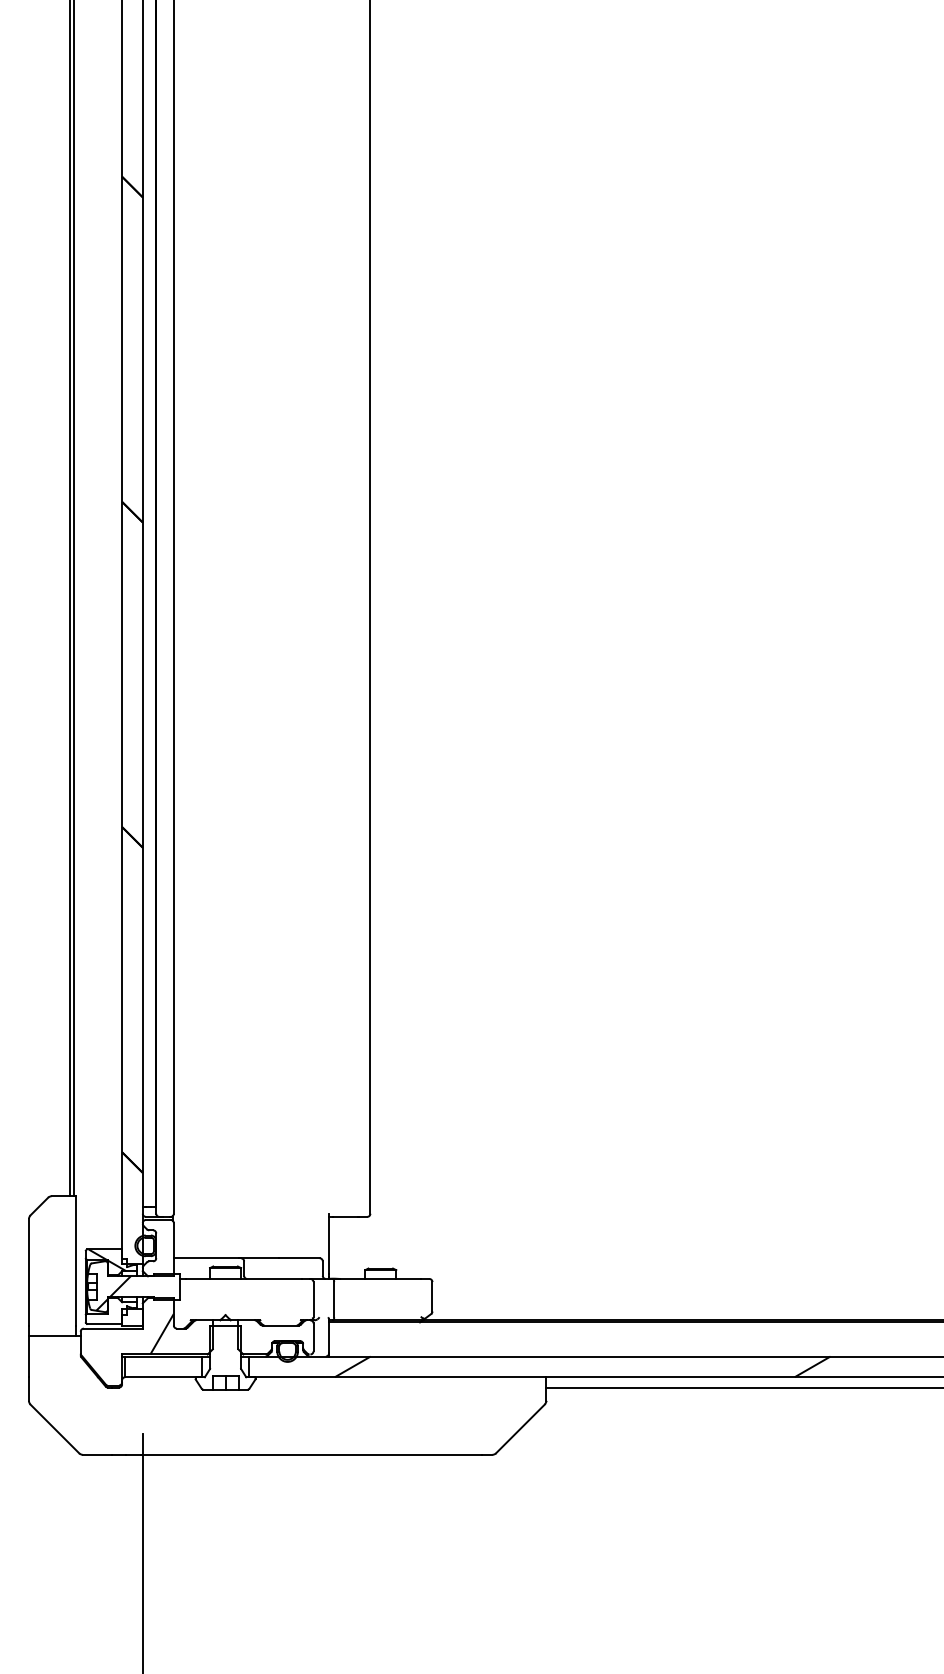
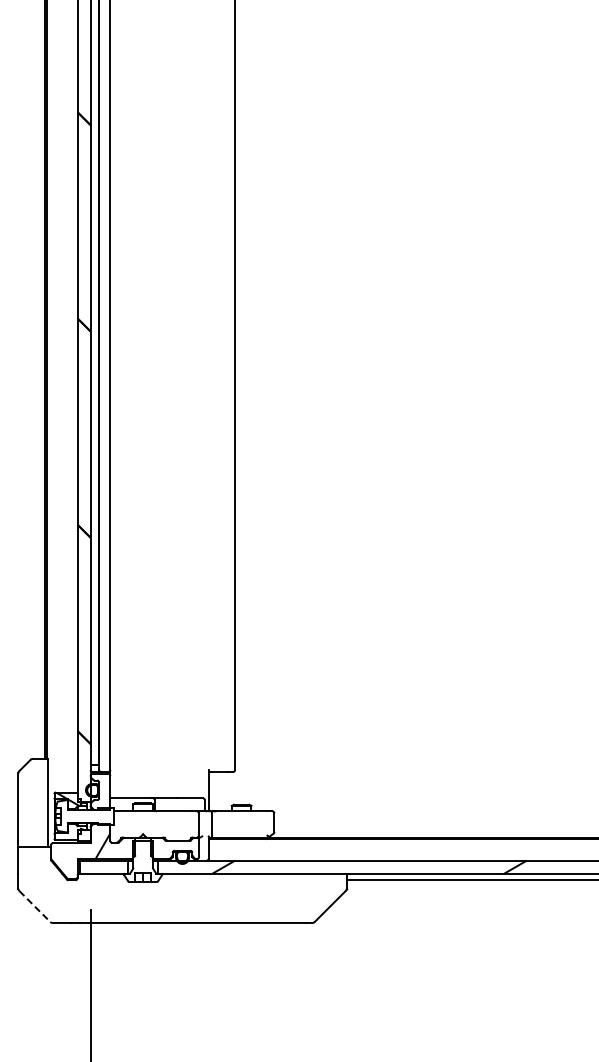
hatch: (112, 1293) -> (71, 820), removed
line: (54, 1428) -> (34, 906), solid -> dashed

